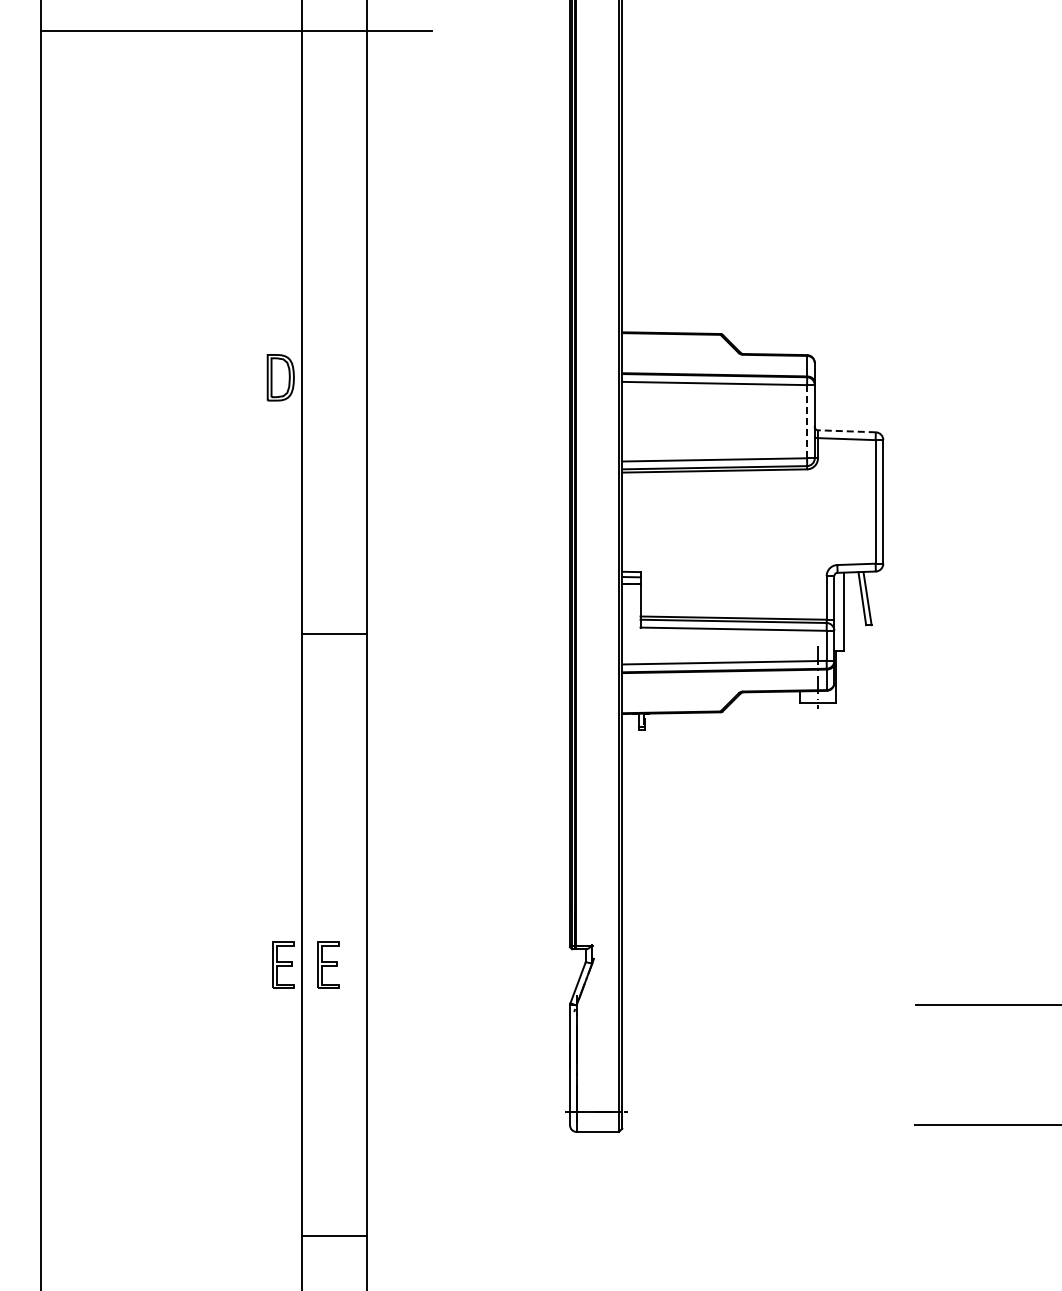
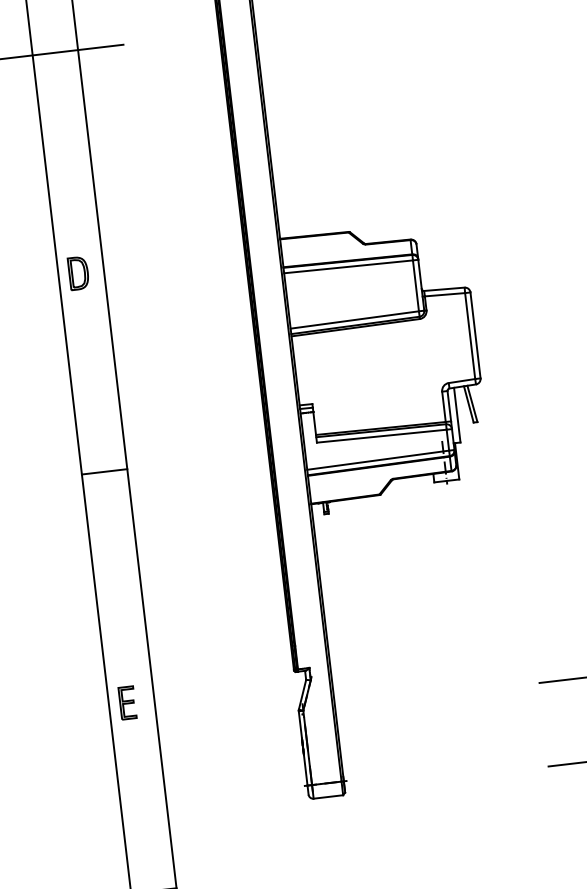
part: (280, 377) -> (78, 273), moved
line: (807, 421) -> (416, 285), dashed -> solid
line: (846, 431) -> (444, 289), dashed -> solid
part: (283, 964) -> (96, 706), removed

